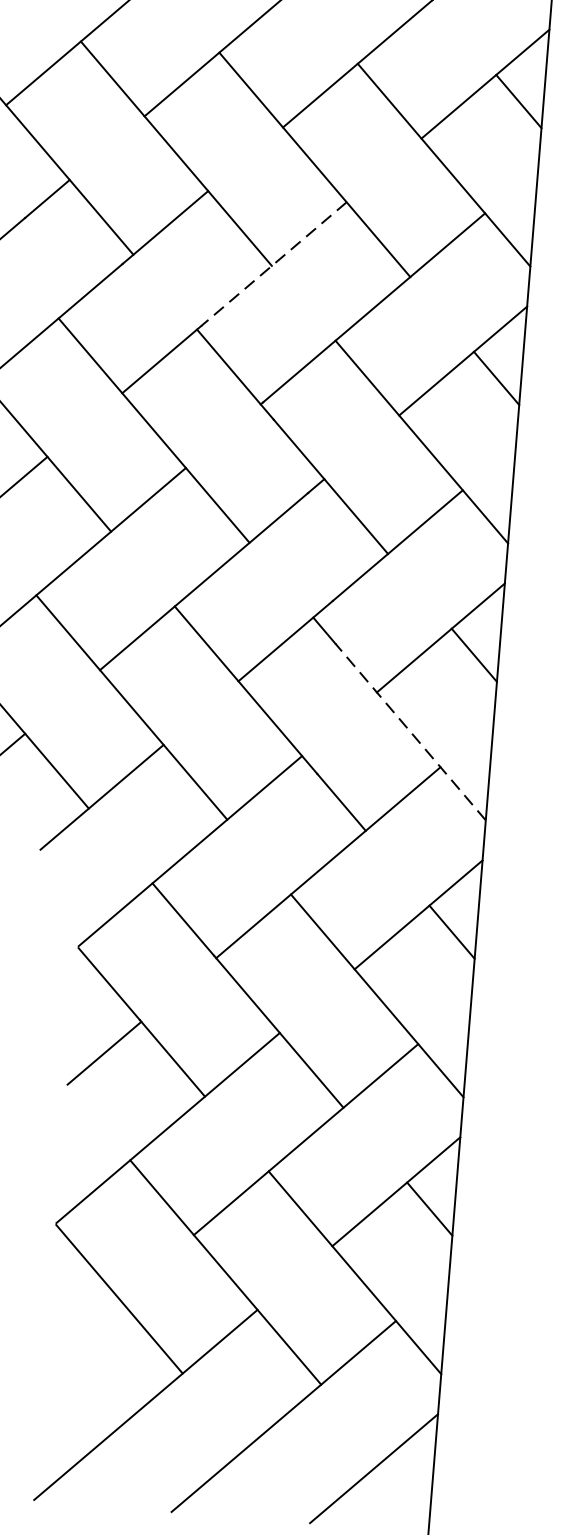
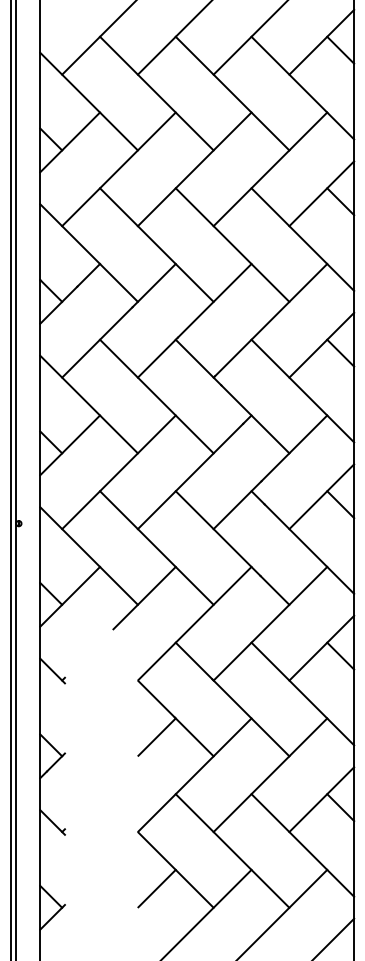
line: (273, 265) -> (214, 301), dashed -> solid
line: (410, 730) -> (309, 548), dashed -> solid
line: (81, 1329) -> (156, 888), added

